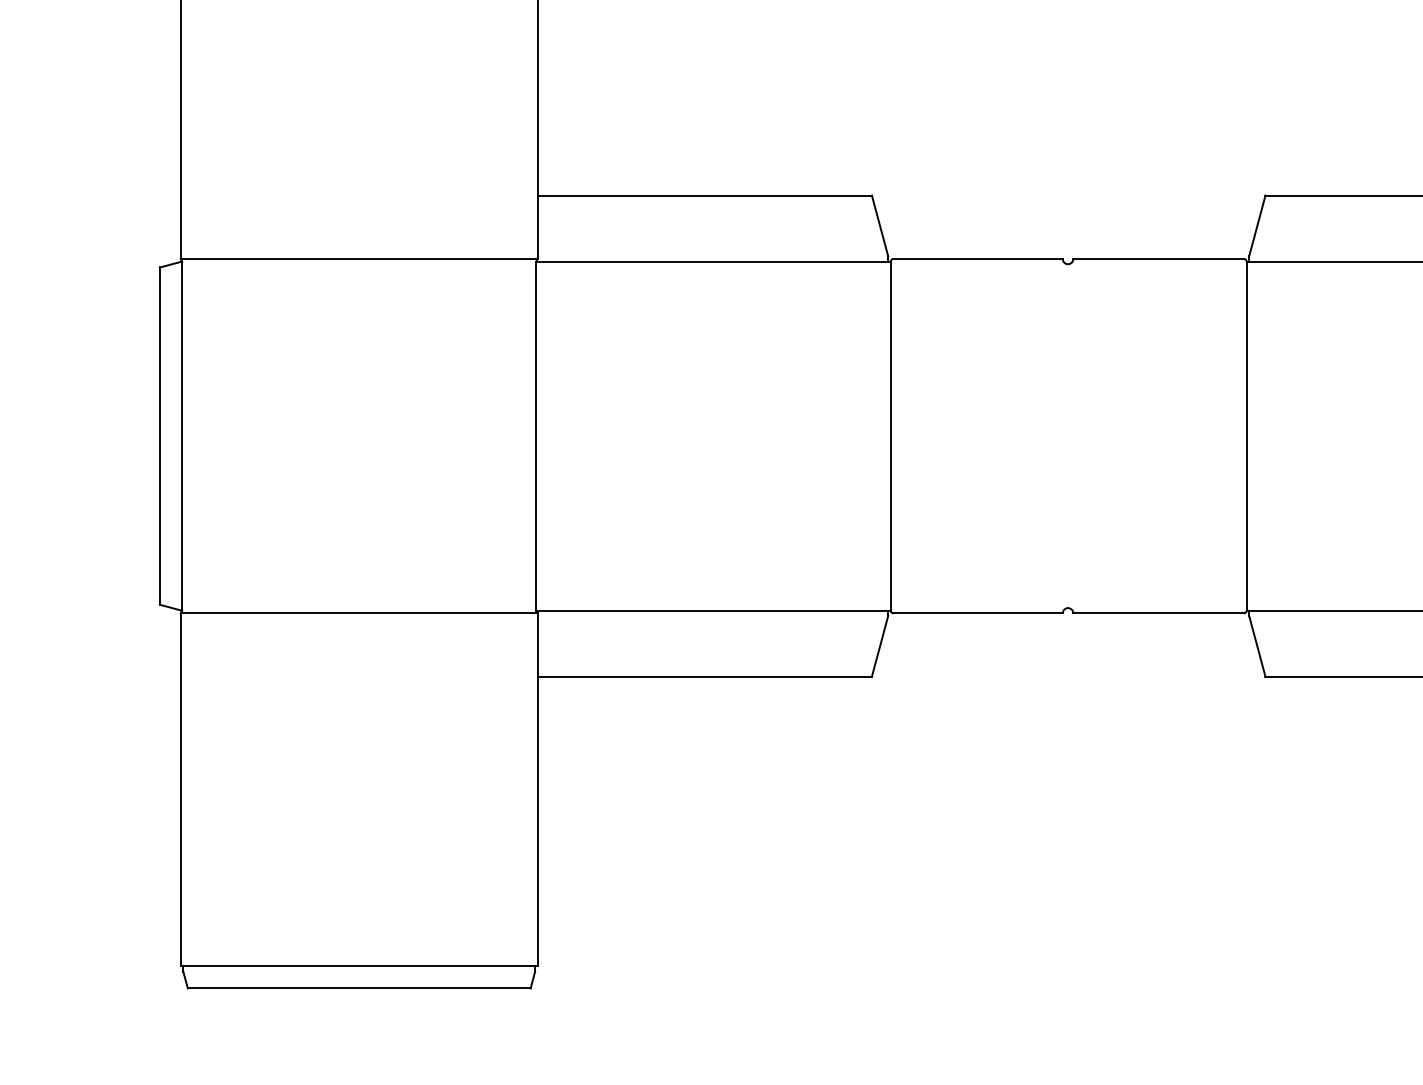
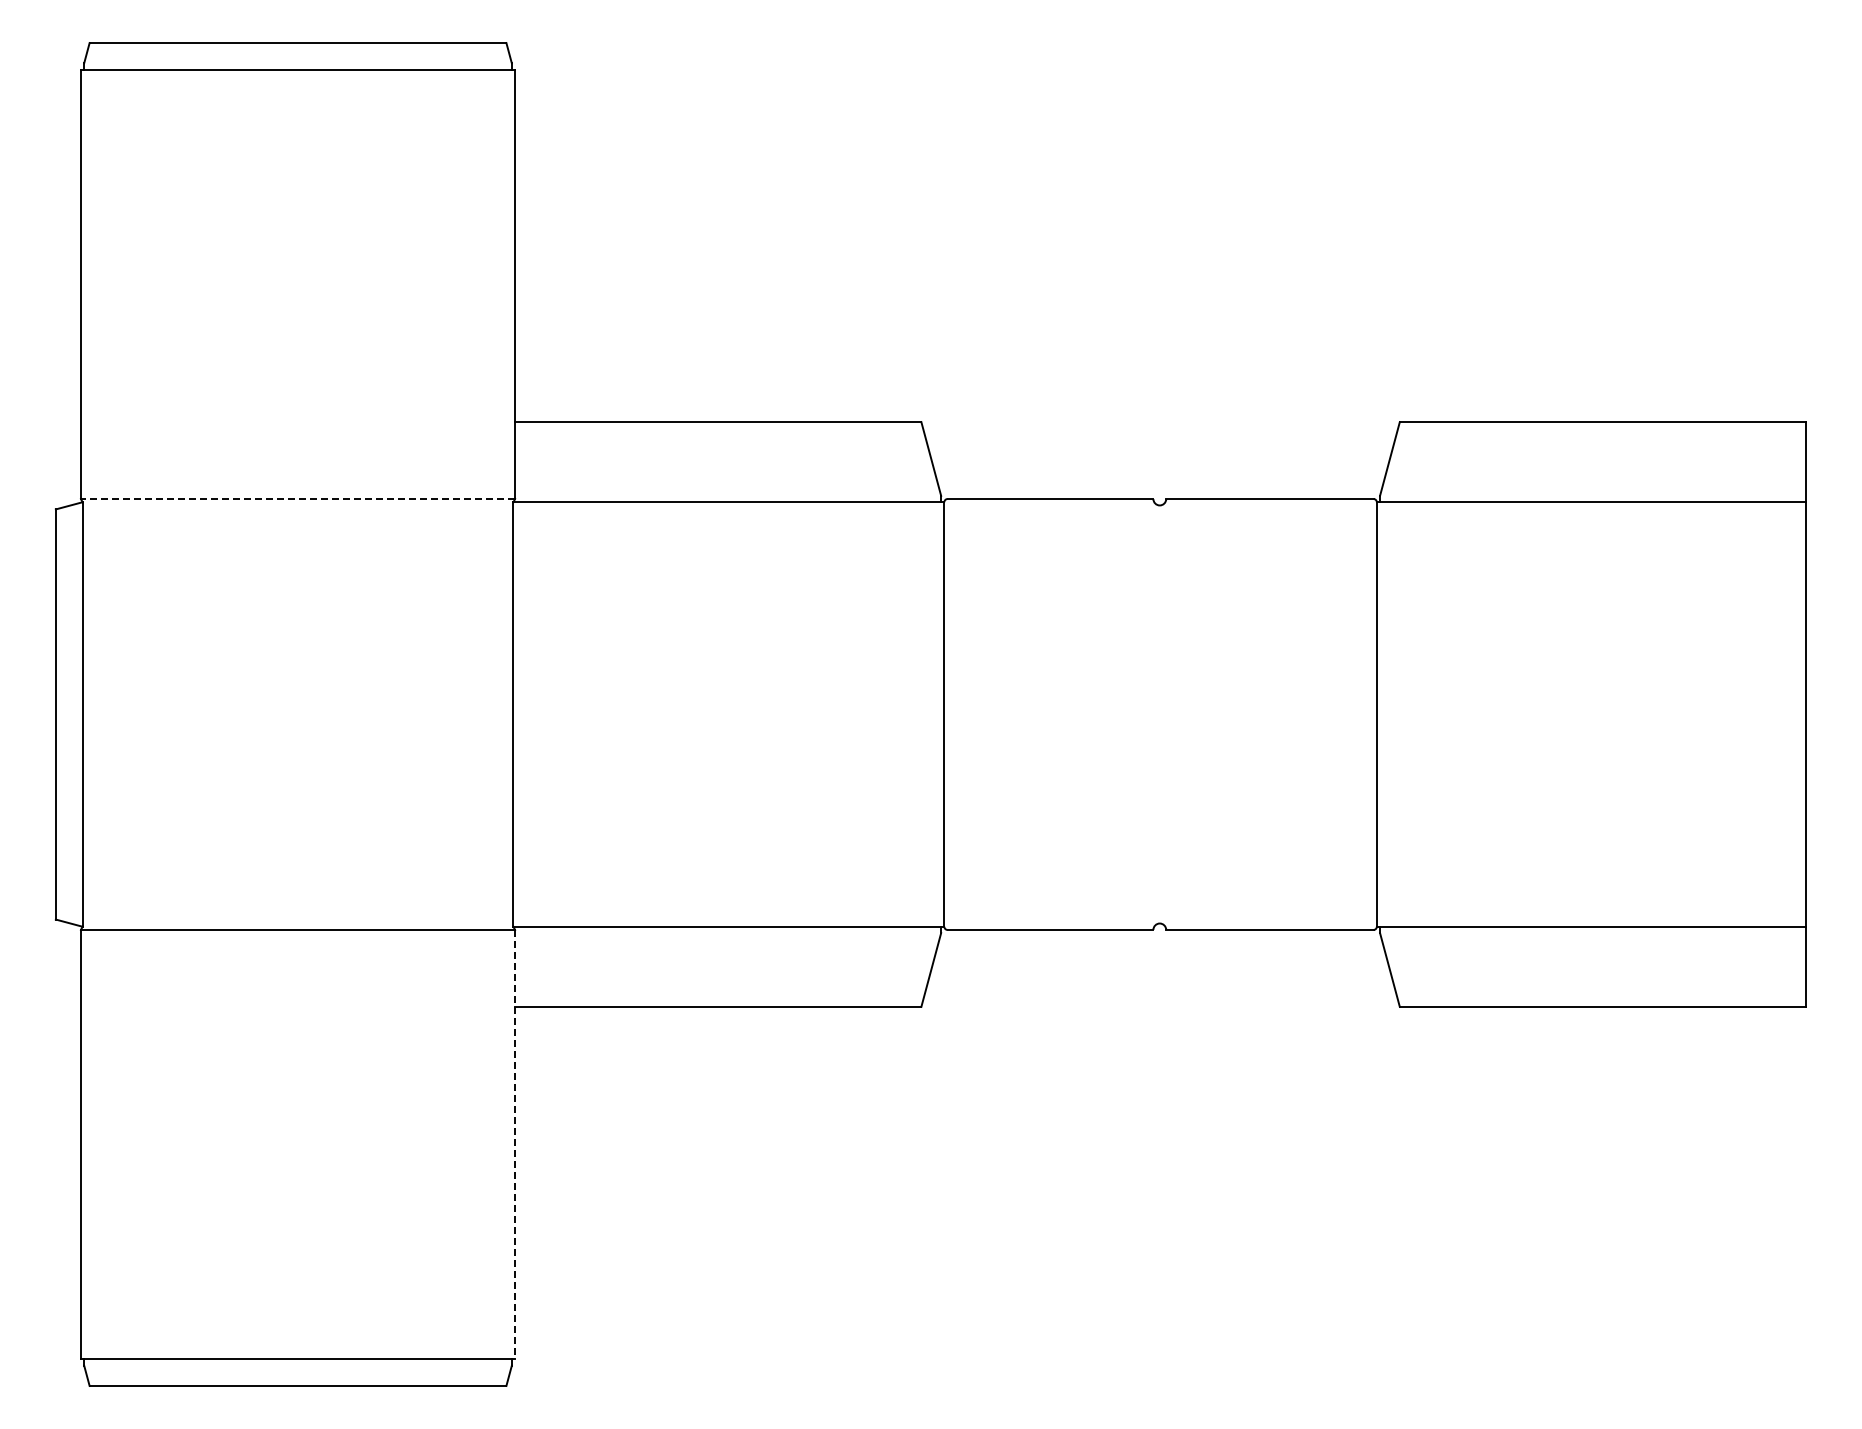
line: (358, 259) -> (297, 499), solid -> dashed
line: (538, 789) -> (515, 1144), solid -> dashed

